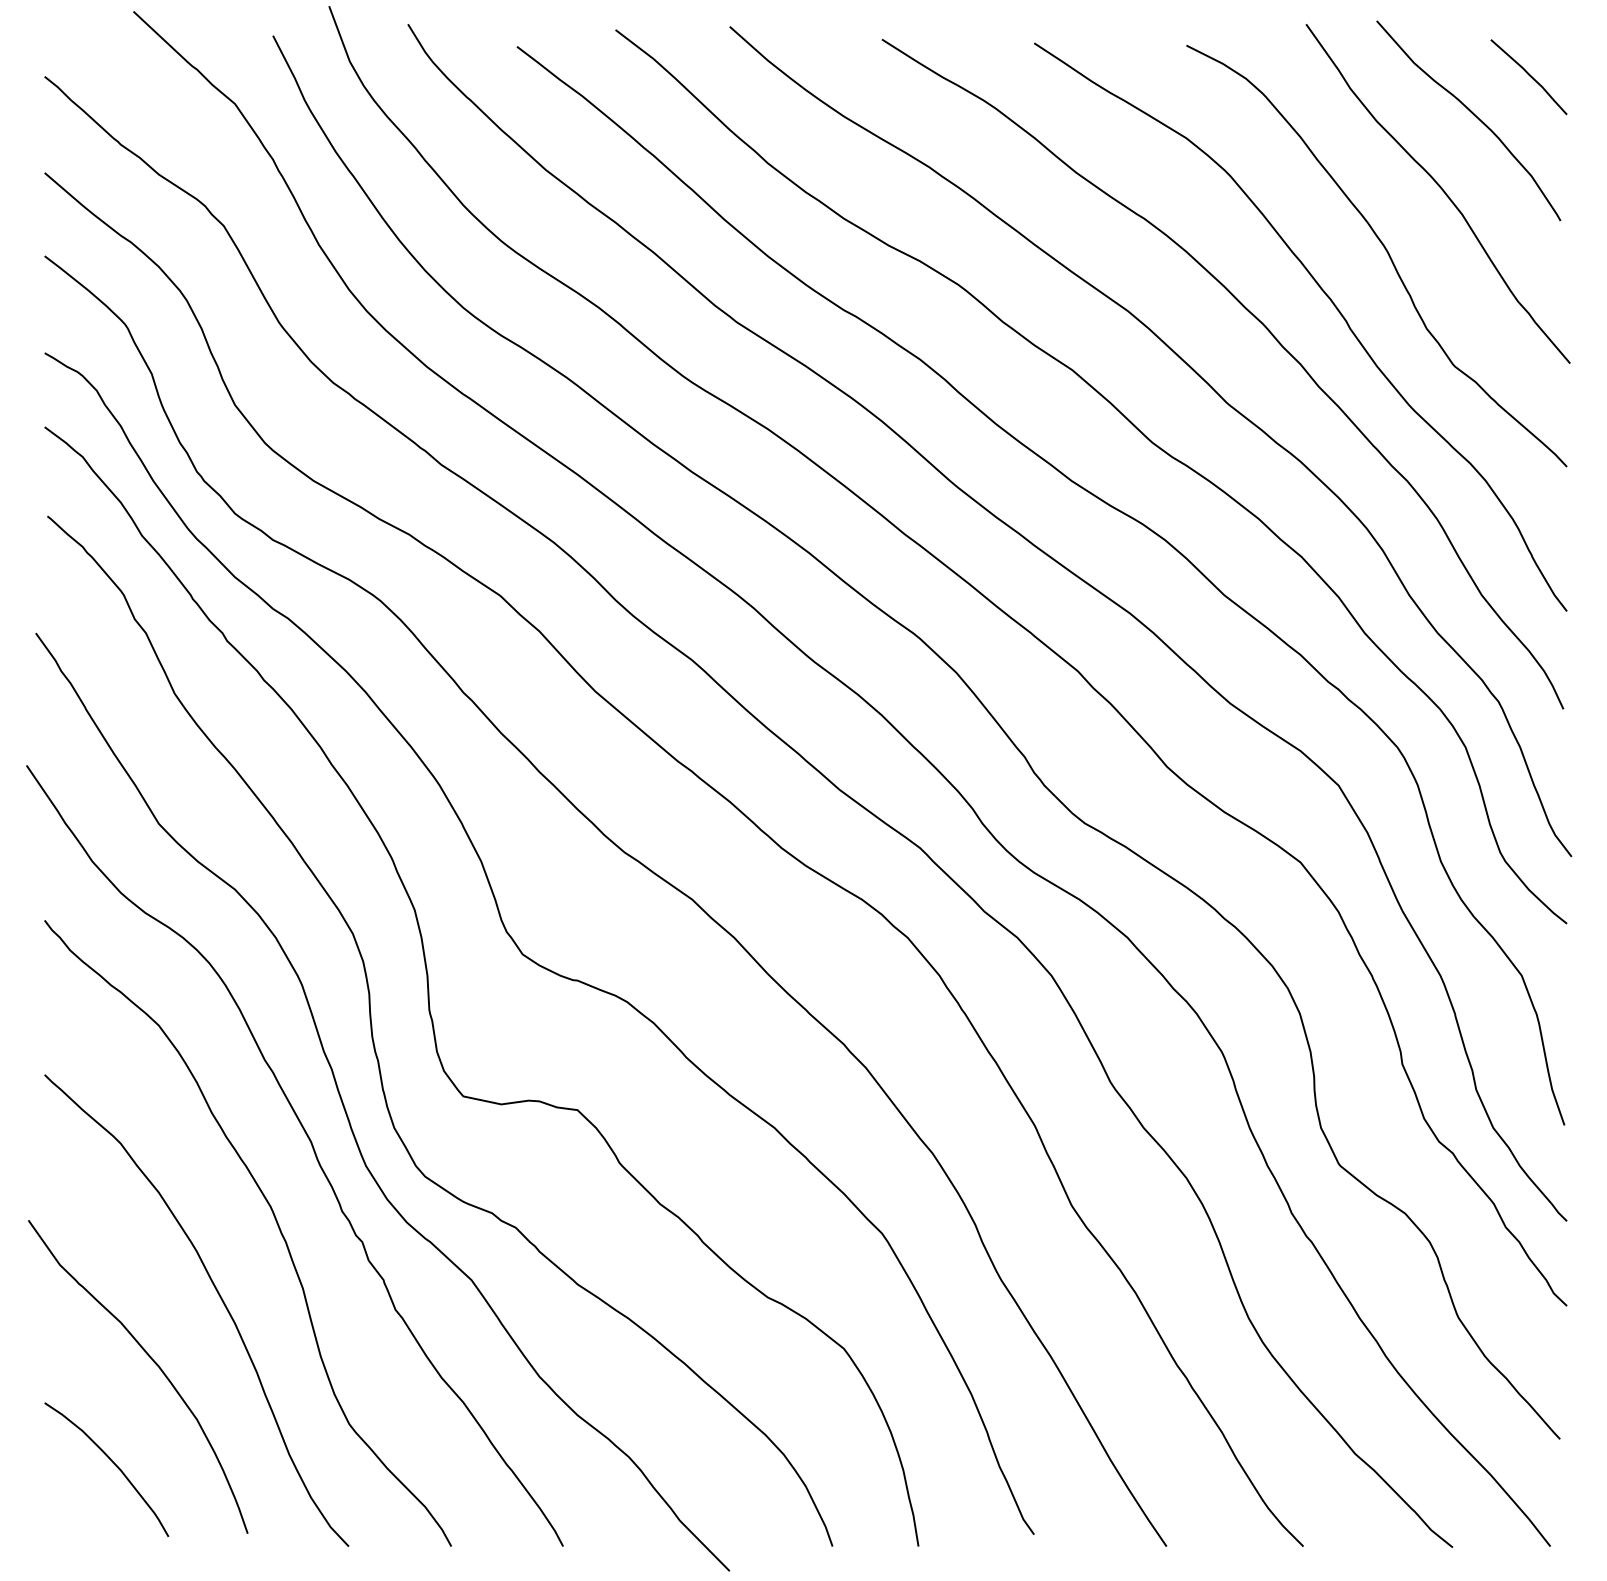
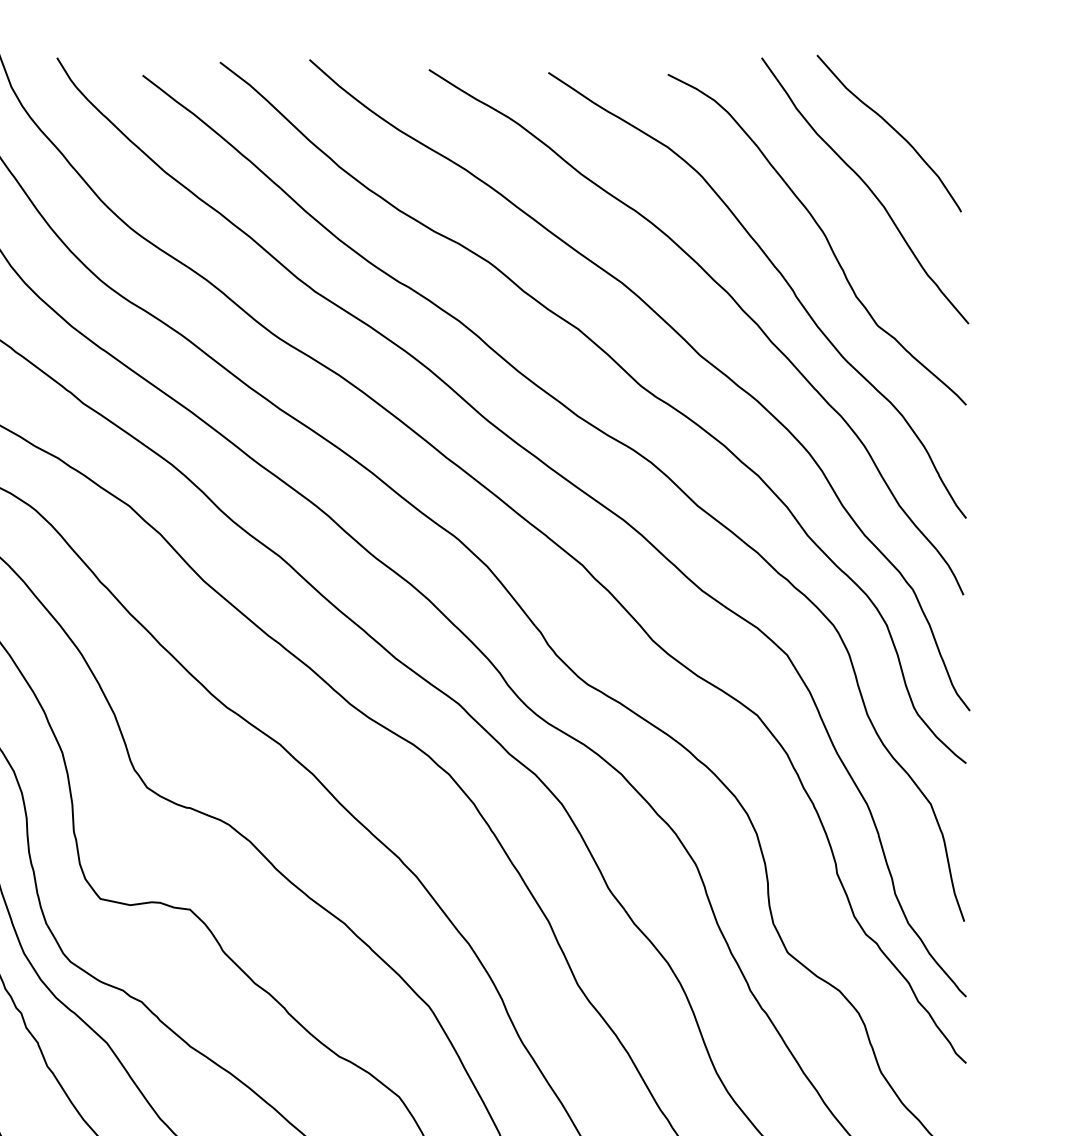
curve: (1529, 76) -> (936, 98), removed

